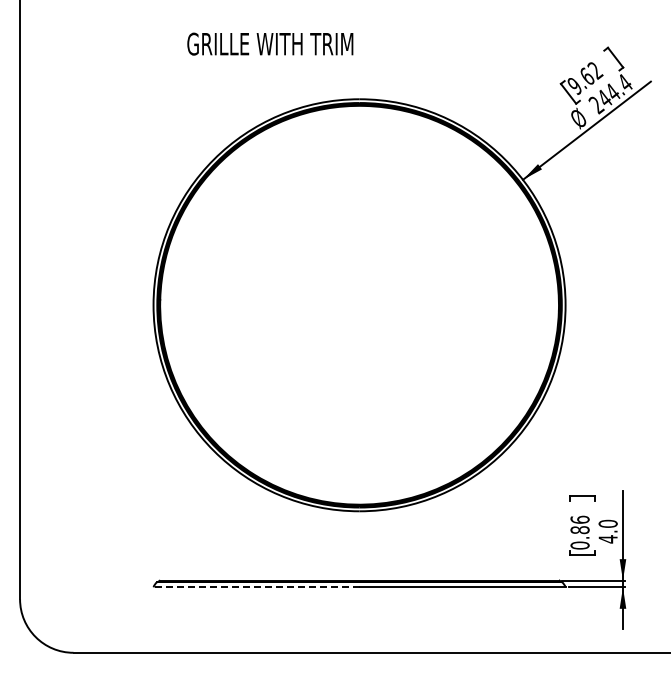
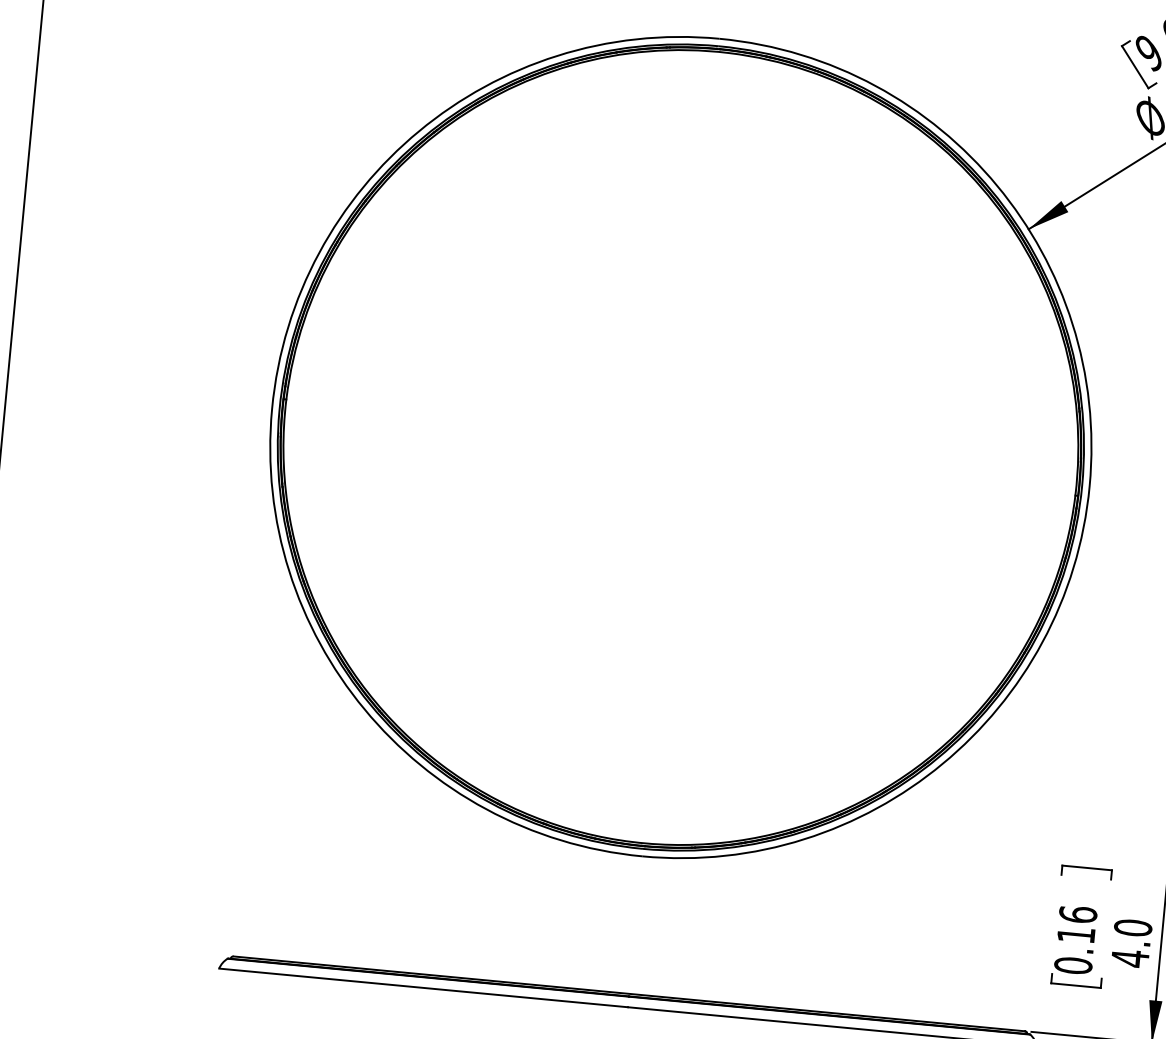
text: (579, 530) -> (1075, 935), 0.86 -> 0.16
line: (256, 587) -> (423, 988), dashed -> solid

